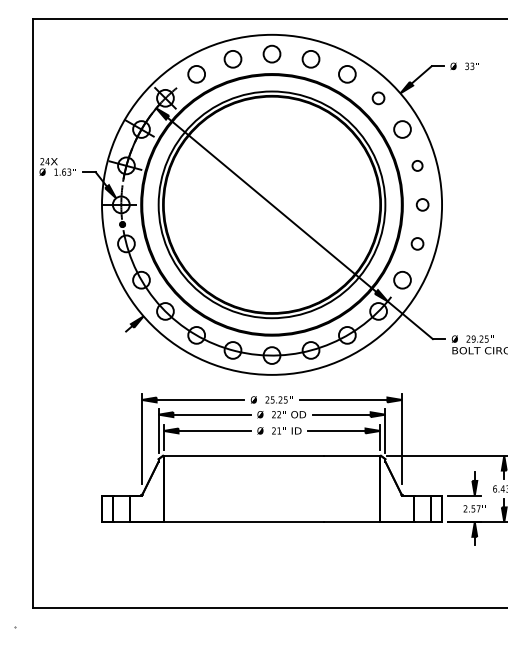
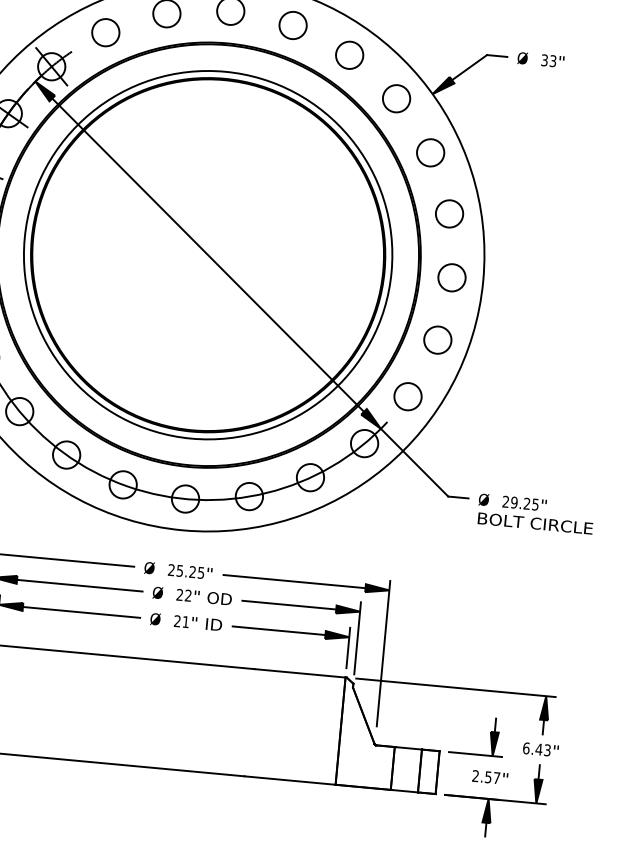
circle: (378, 98) -> (396, 99), size x1.43
circle: (417, 165) -> (449, 213), size x1.67
circle: (422, 204) -> (451, 277), size x1.43
circle: (417, 243) -> (437, 339), size x1.43

